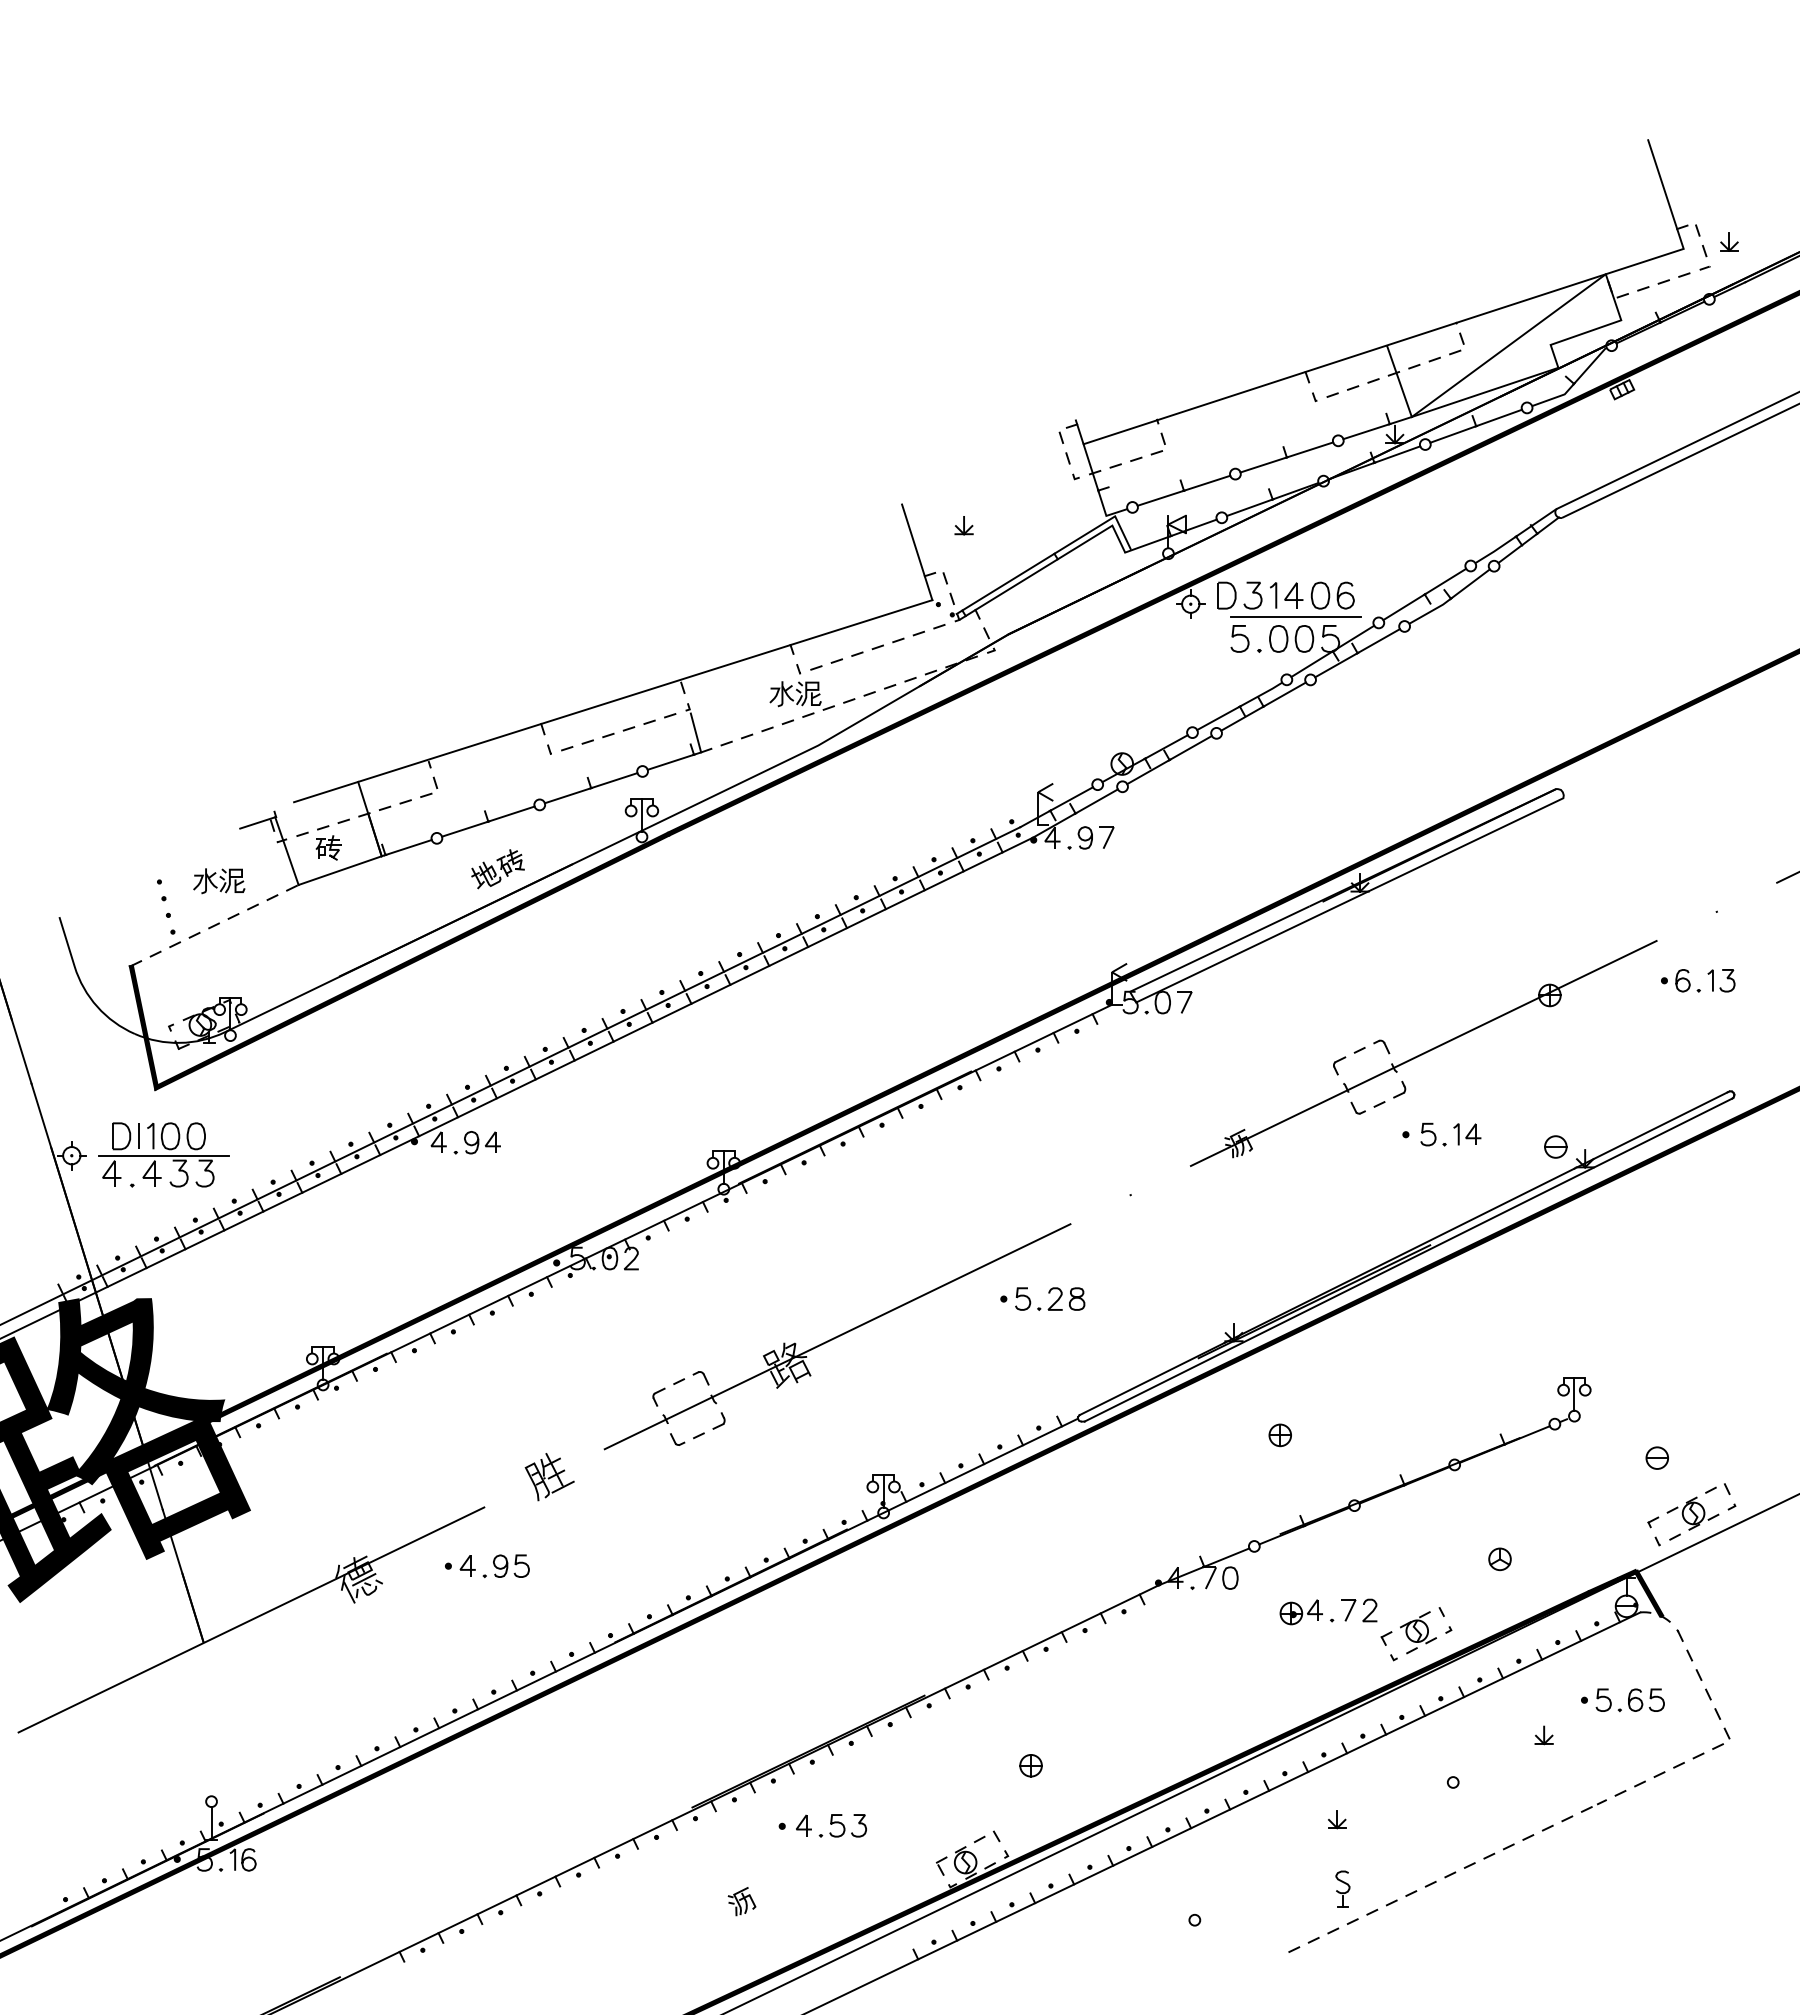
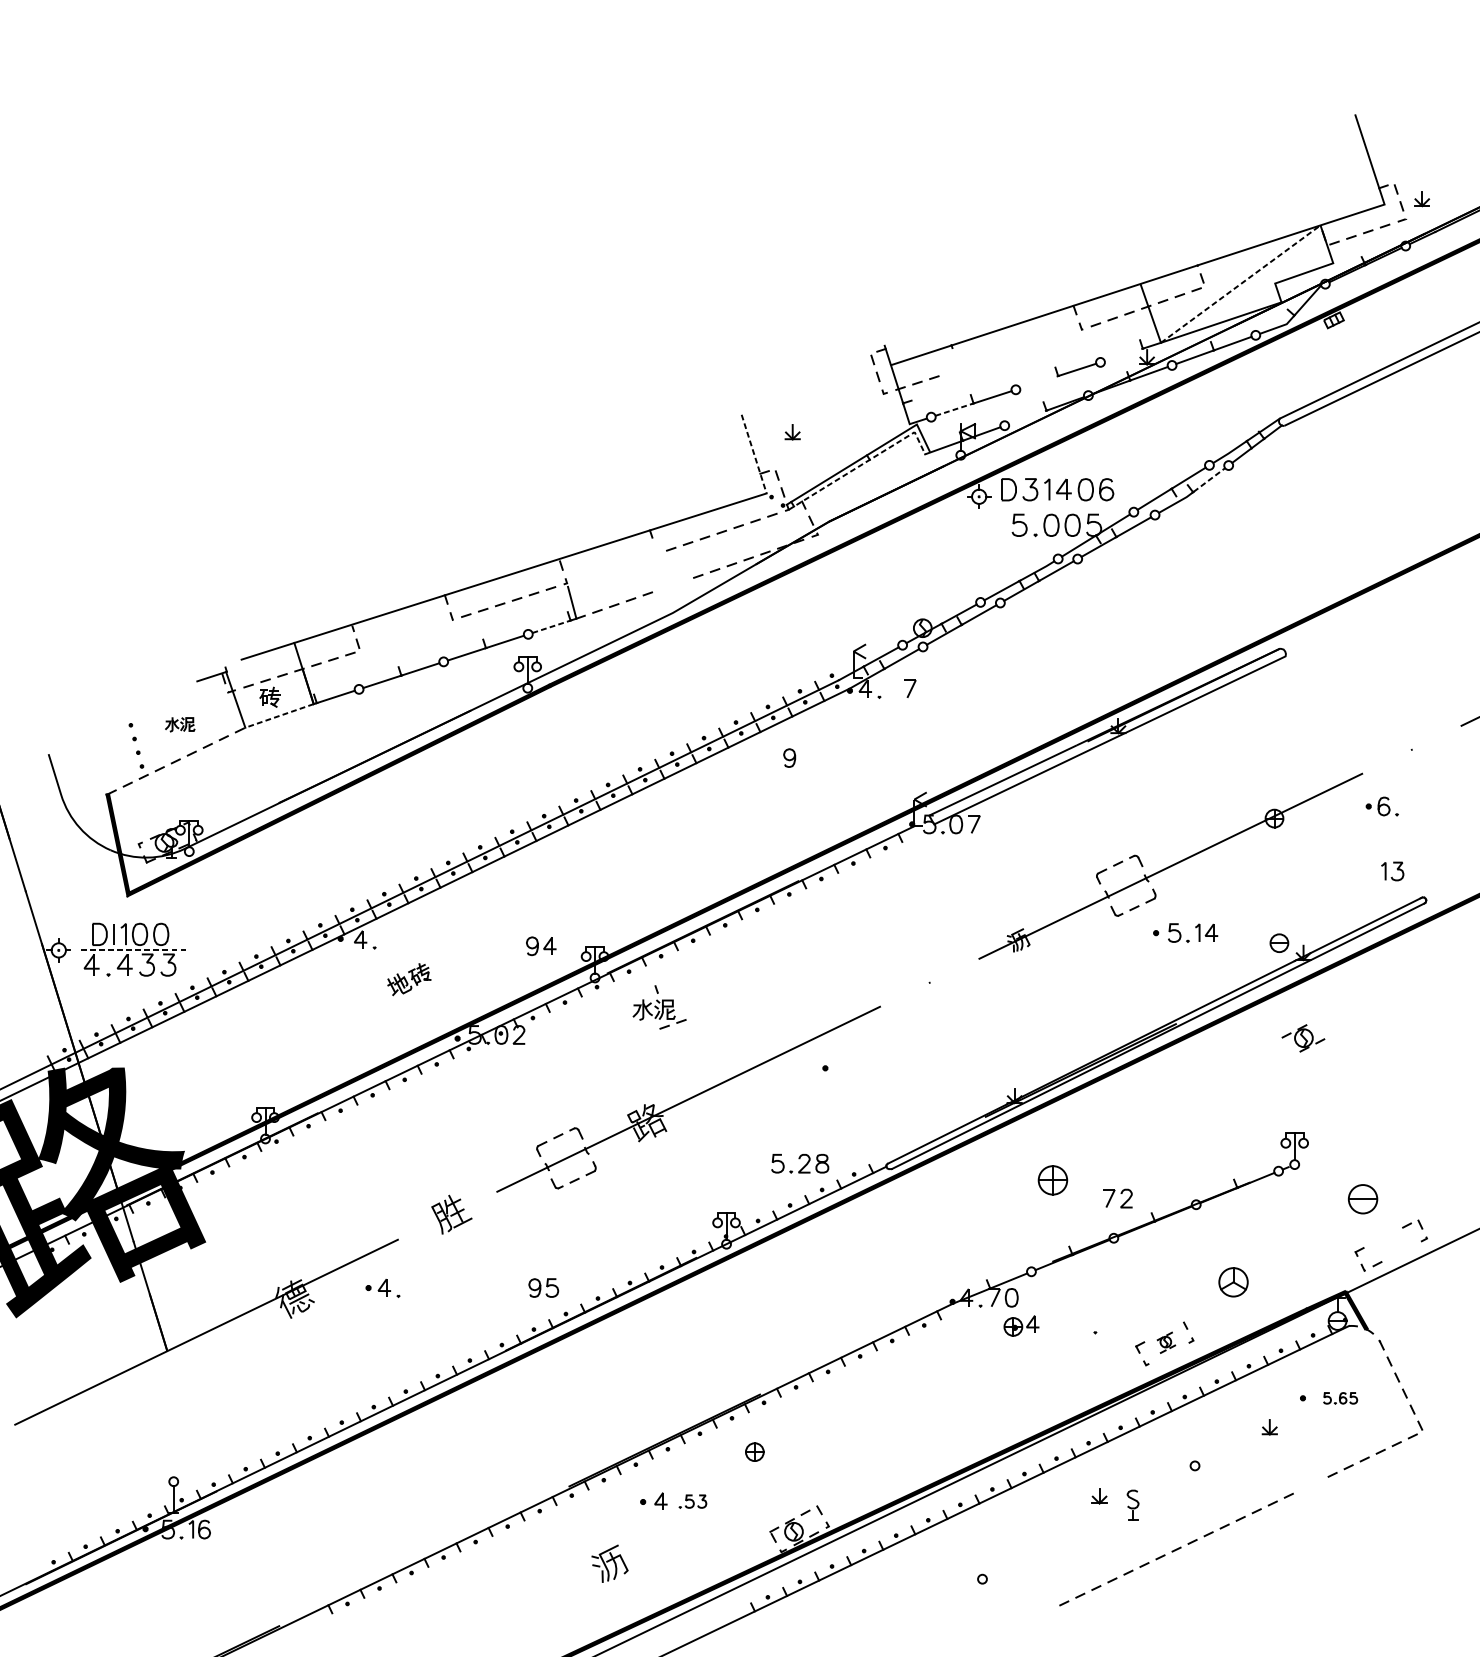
line: (1509, 345) -> (1241, 284), solid -> dashed
line: (1365, 431) -> (1122, 354), removed
part: (1157, 443) -> (951, 364), removed
line: (1263, 464) -> (1038, 381), removed
line: (1160, 498) -> (954, 409), solid -> dashed
line: (1248, 507) -> (1026, 417), removed
line: (917, 552) -> (754, 454), solid -> dashed
line: (1049, 564) -> (862, 464), solid -> dashed
line: (1470, 583) -> (1209, 479), solid -> dashed
line: (1295, 617) -> (1065, 507), removed
part: (801, 690) -> (658, 1006), moved
line: (670, 762) -> (551, 626), solid -> dashed
curve: (1084, 839) -> (788, 759), moved
part: (497, 869) -> (408, 979), moved
line: (340, 870) -> (279, 715), solid -> dashed
part: (219, 881) -> (180, 724), size x0.7
part: (1721, 980) -> (1392, 871), moved
part: (482, 1142) -> (541, 946), moved
line: (163, 1155) -> (134, 950), solid -> dashed
part: (1050, 1298) -> (800, 1163), moved
part: (1279, 1435) -> (1052, 1180), size x1.6
part: (1656, 1457) -> (1362, 1198), size x1.6
part: (1692, 1513) -> (1303, 1038), moved
part: (1499, 1559) -> (1233, 1282), size x1.6
part: (511, 1565) -> (543, 1287), moved
part: (1352, 1609) -> (1112, 1197), moved
part: (1300, 1612) -> (1020, 1326), moved
part: (1418, 1632) -> (1166, 1342), size x0.6
part: (1629, 1700) -> (1340, 1398), size x0.6
part: (1030, 1765) -> (754, 1451), moved
part: (1593, 1805) -> (1310, 1484), removed
part: (842, 1825) -> (692, 1501), size x0.7
part: (1342, 1888) -> (1132, 1504), moved
part: (741, 1901) -> (609, 1563), size x1.6

